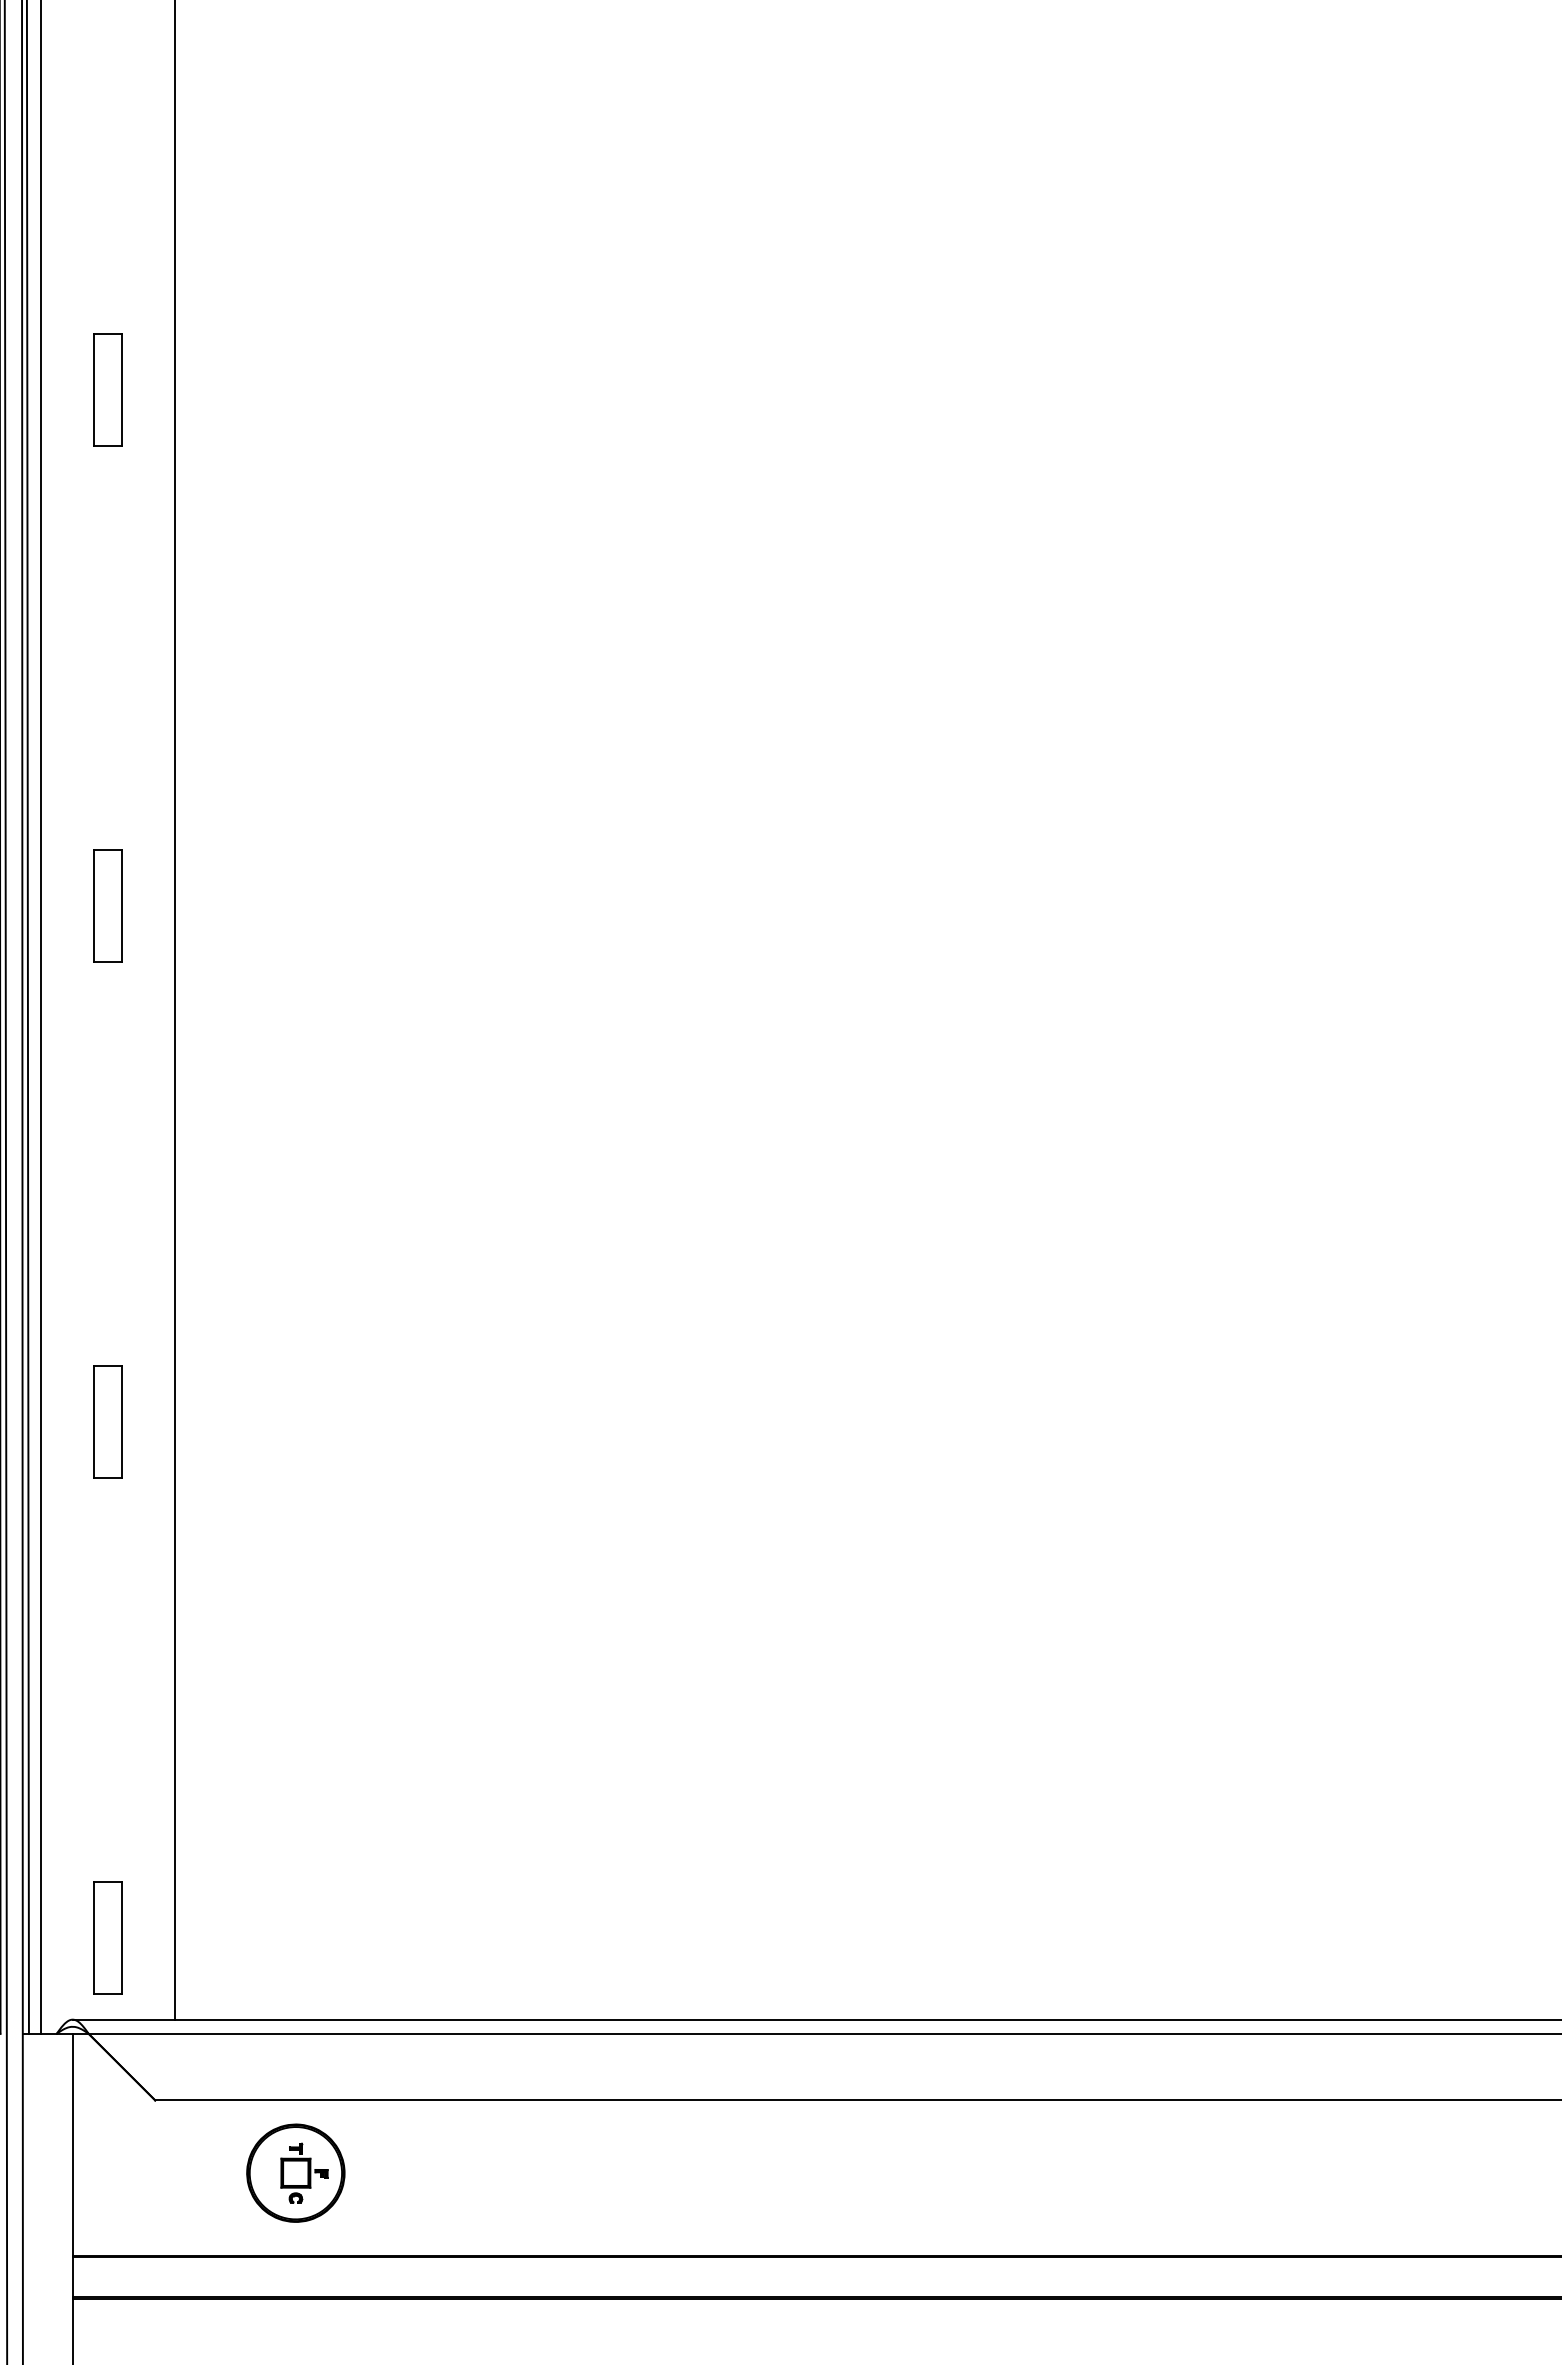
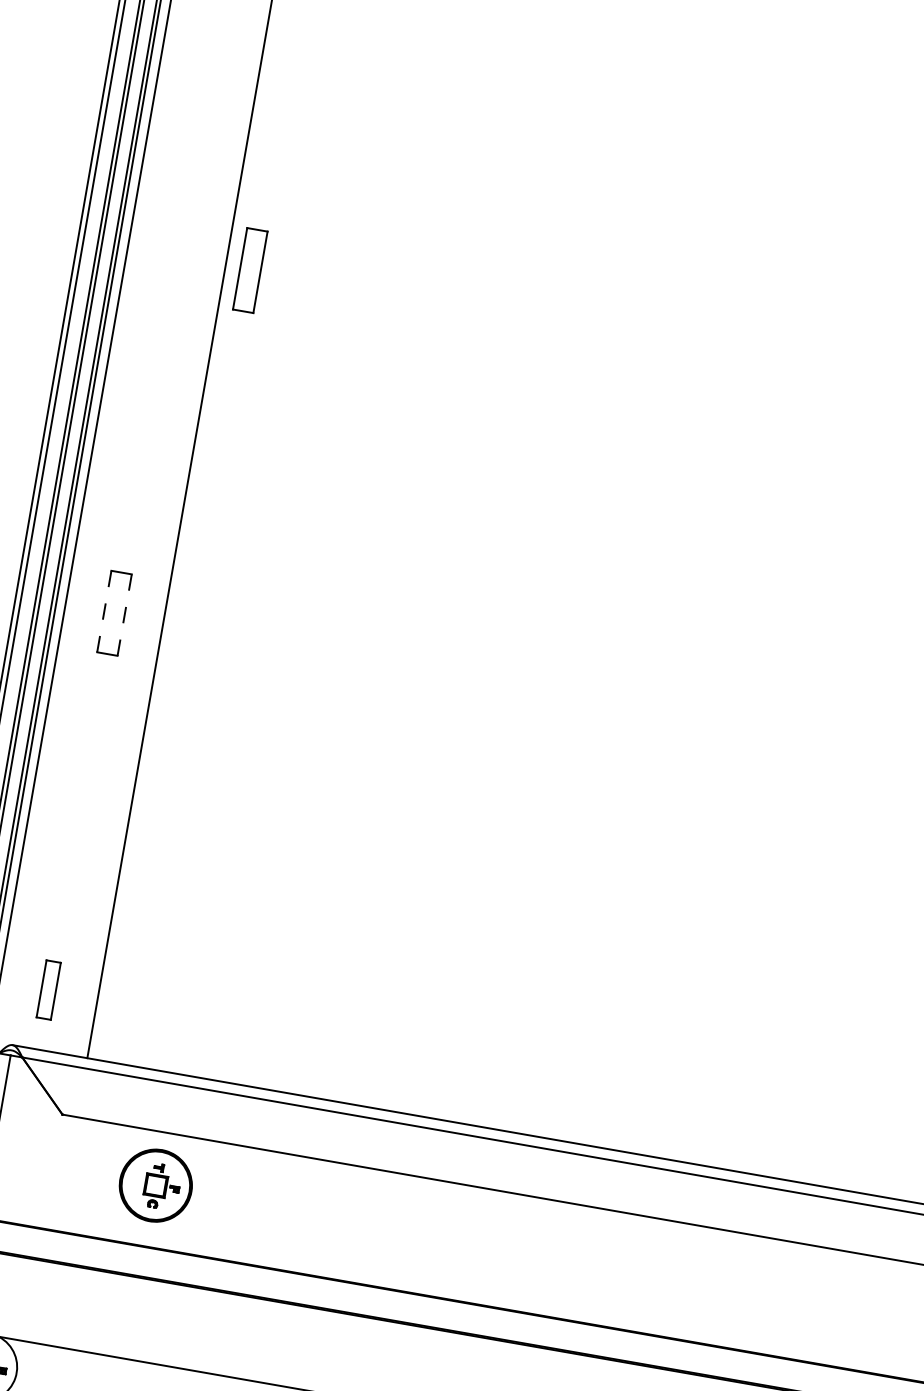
part: (107, 905) -> (249, 270), moved
line: (94, 1422) -> (104, 611), solid -> dashed
line: (122, 1422) -> (124, 615), solid -> dashed
part: (107, 1937) -> (48, 989), size x0.7

